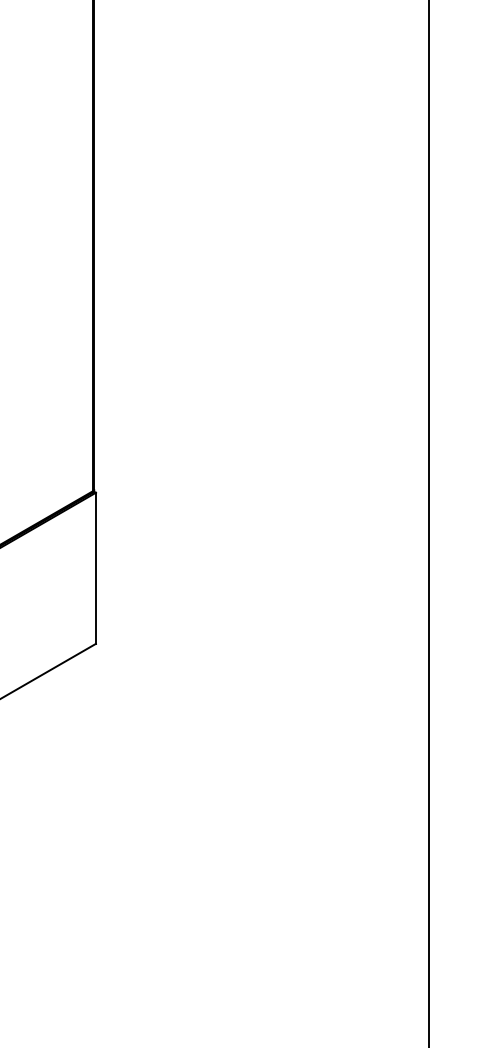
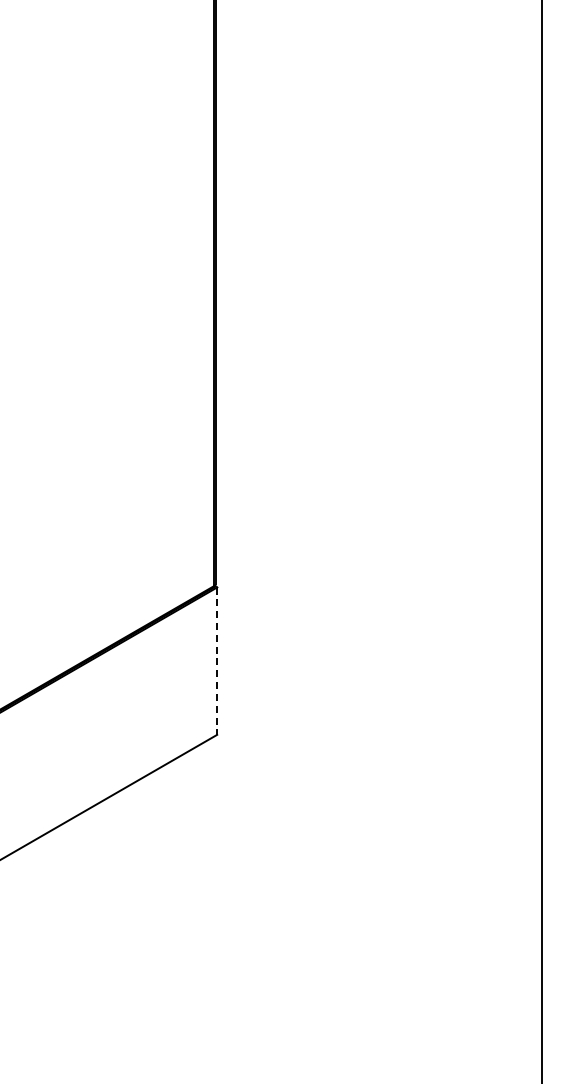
line: (96, 568) -> (217, 661), solid -> dashed

